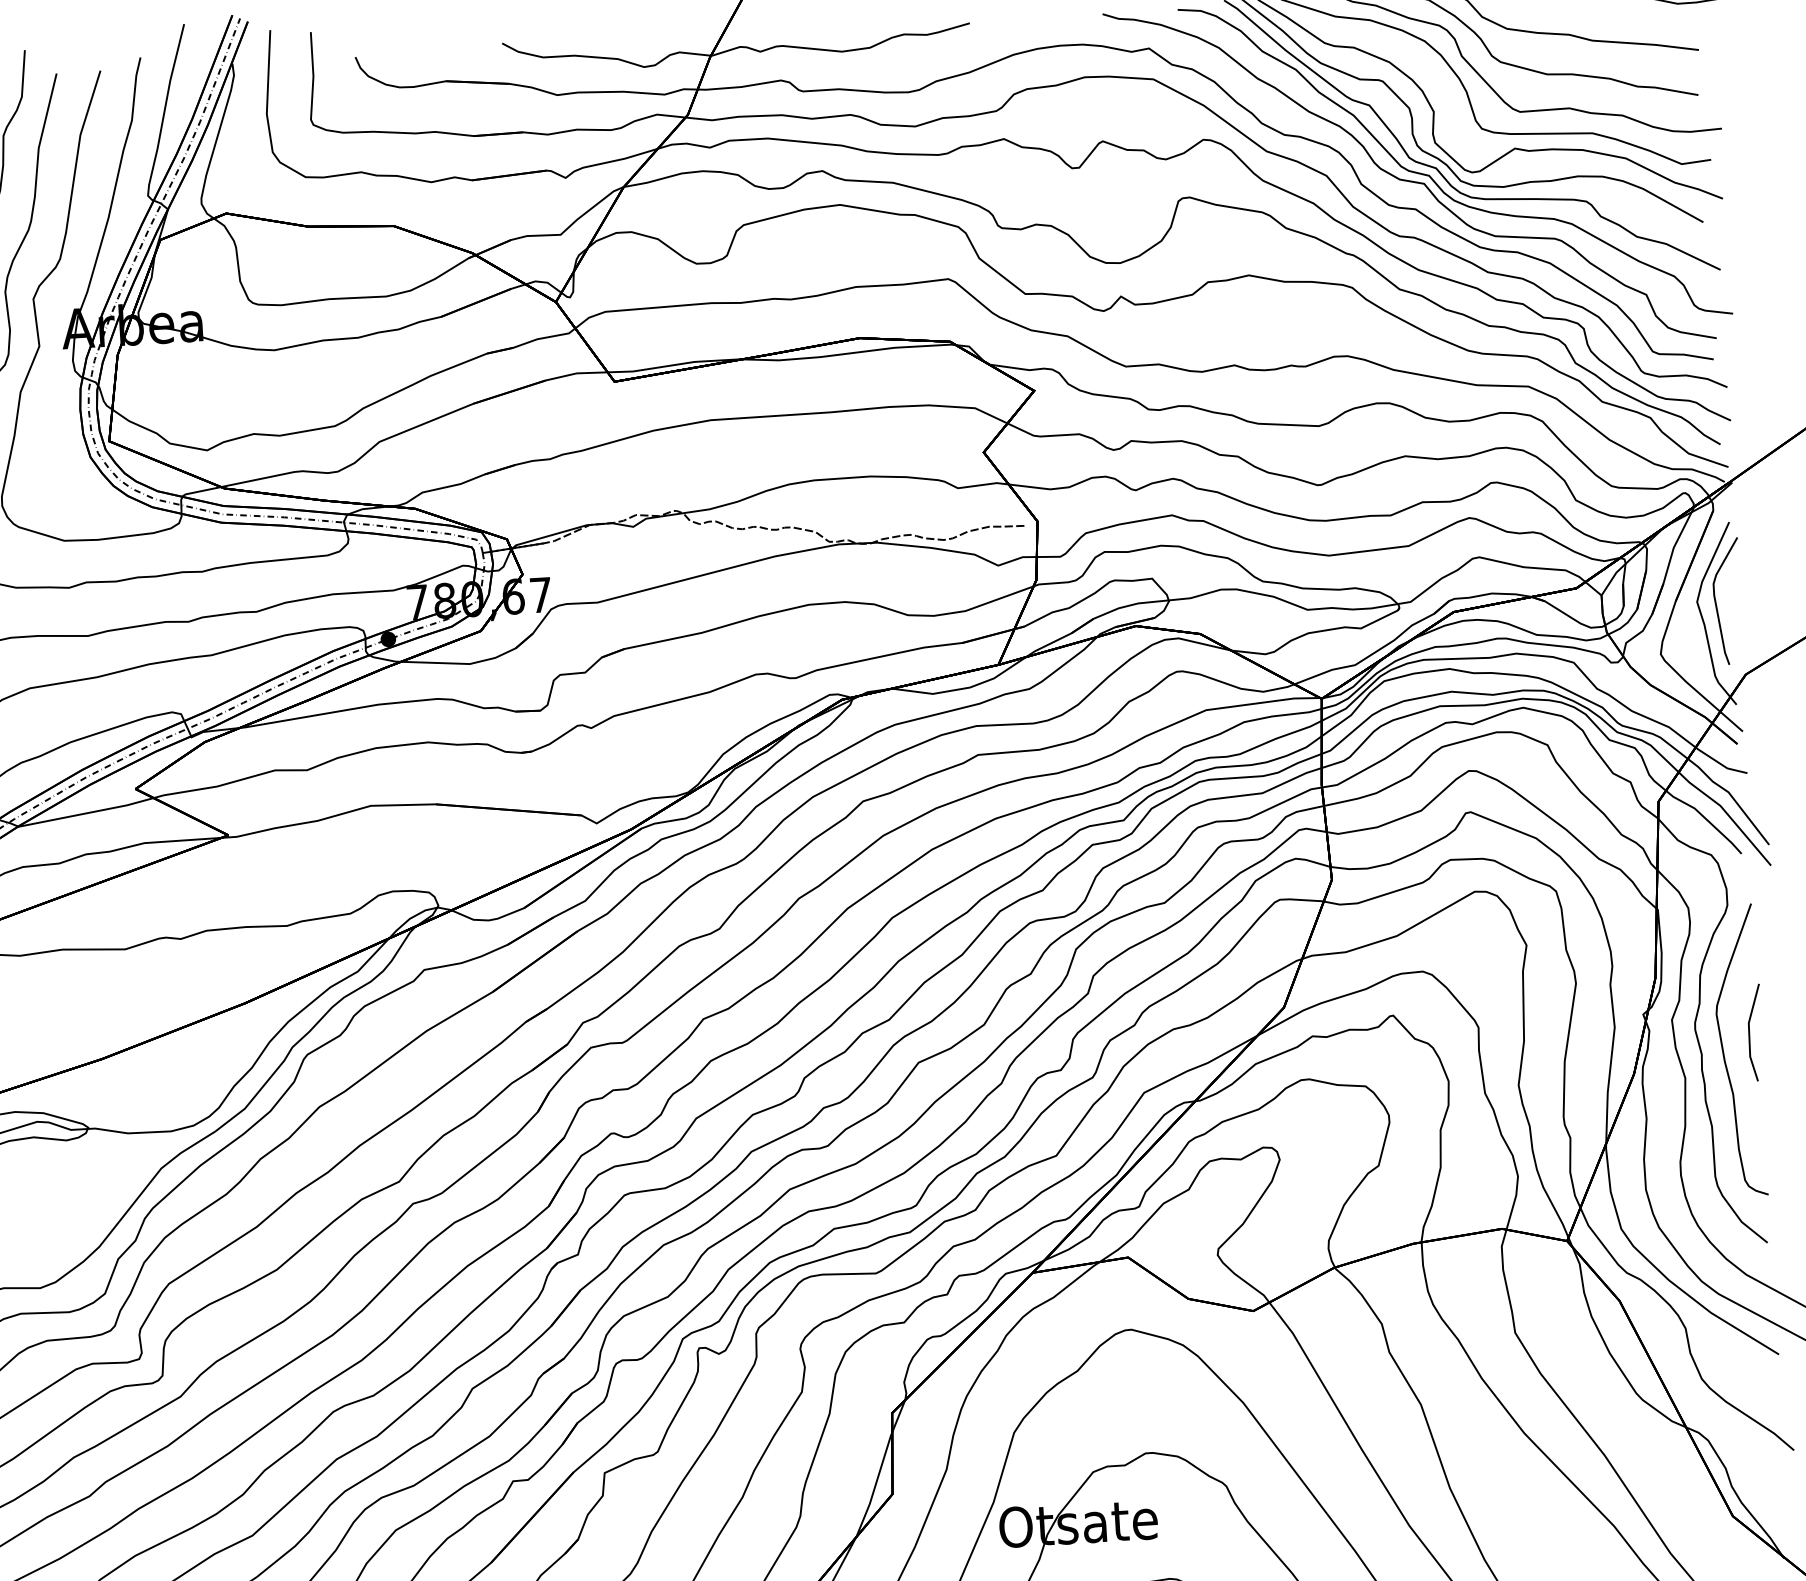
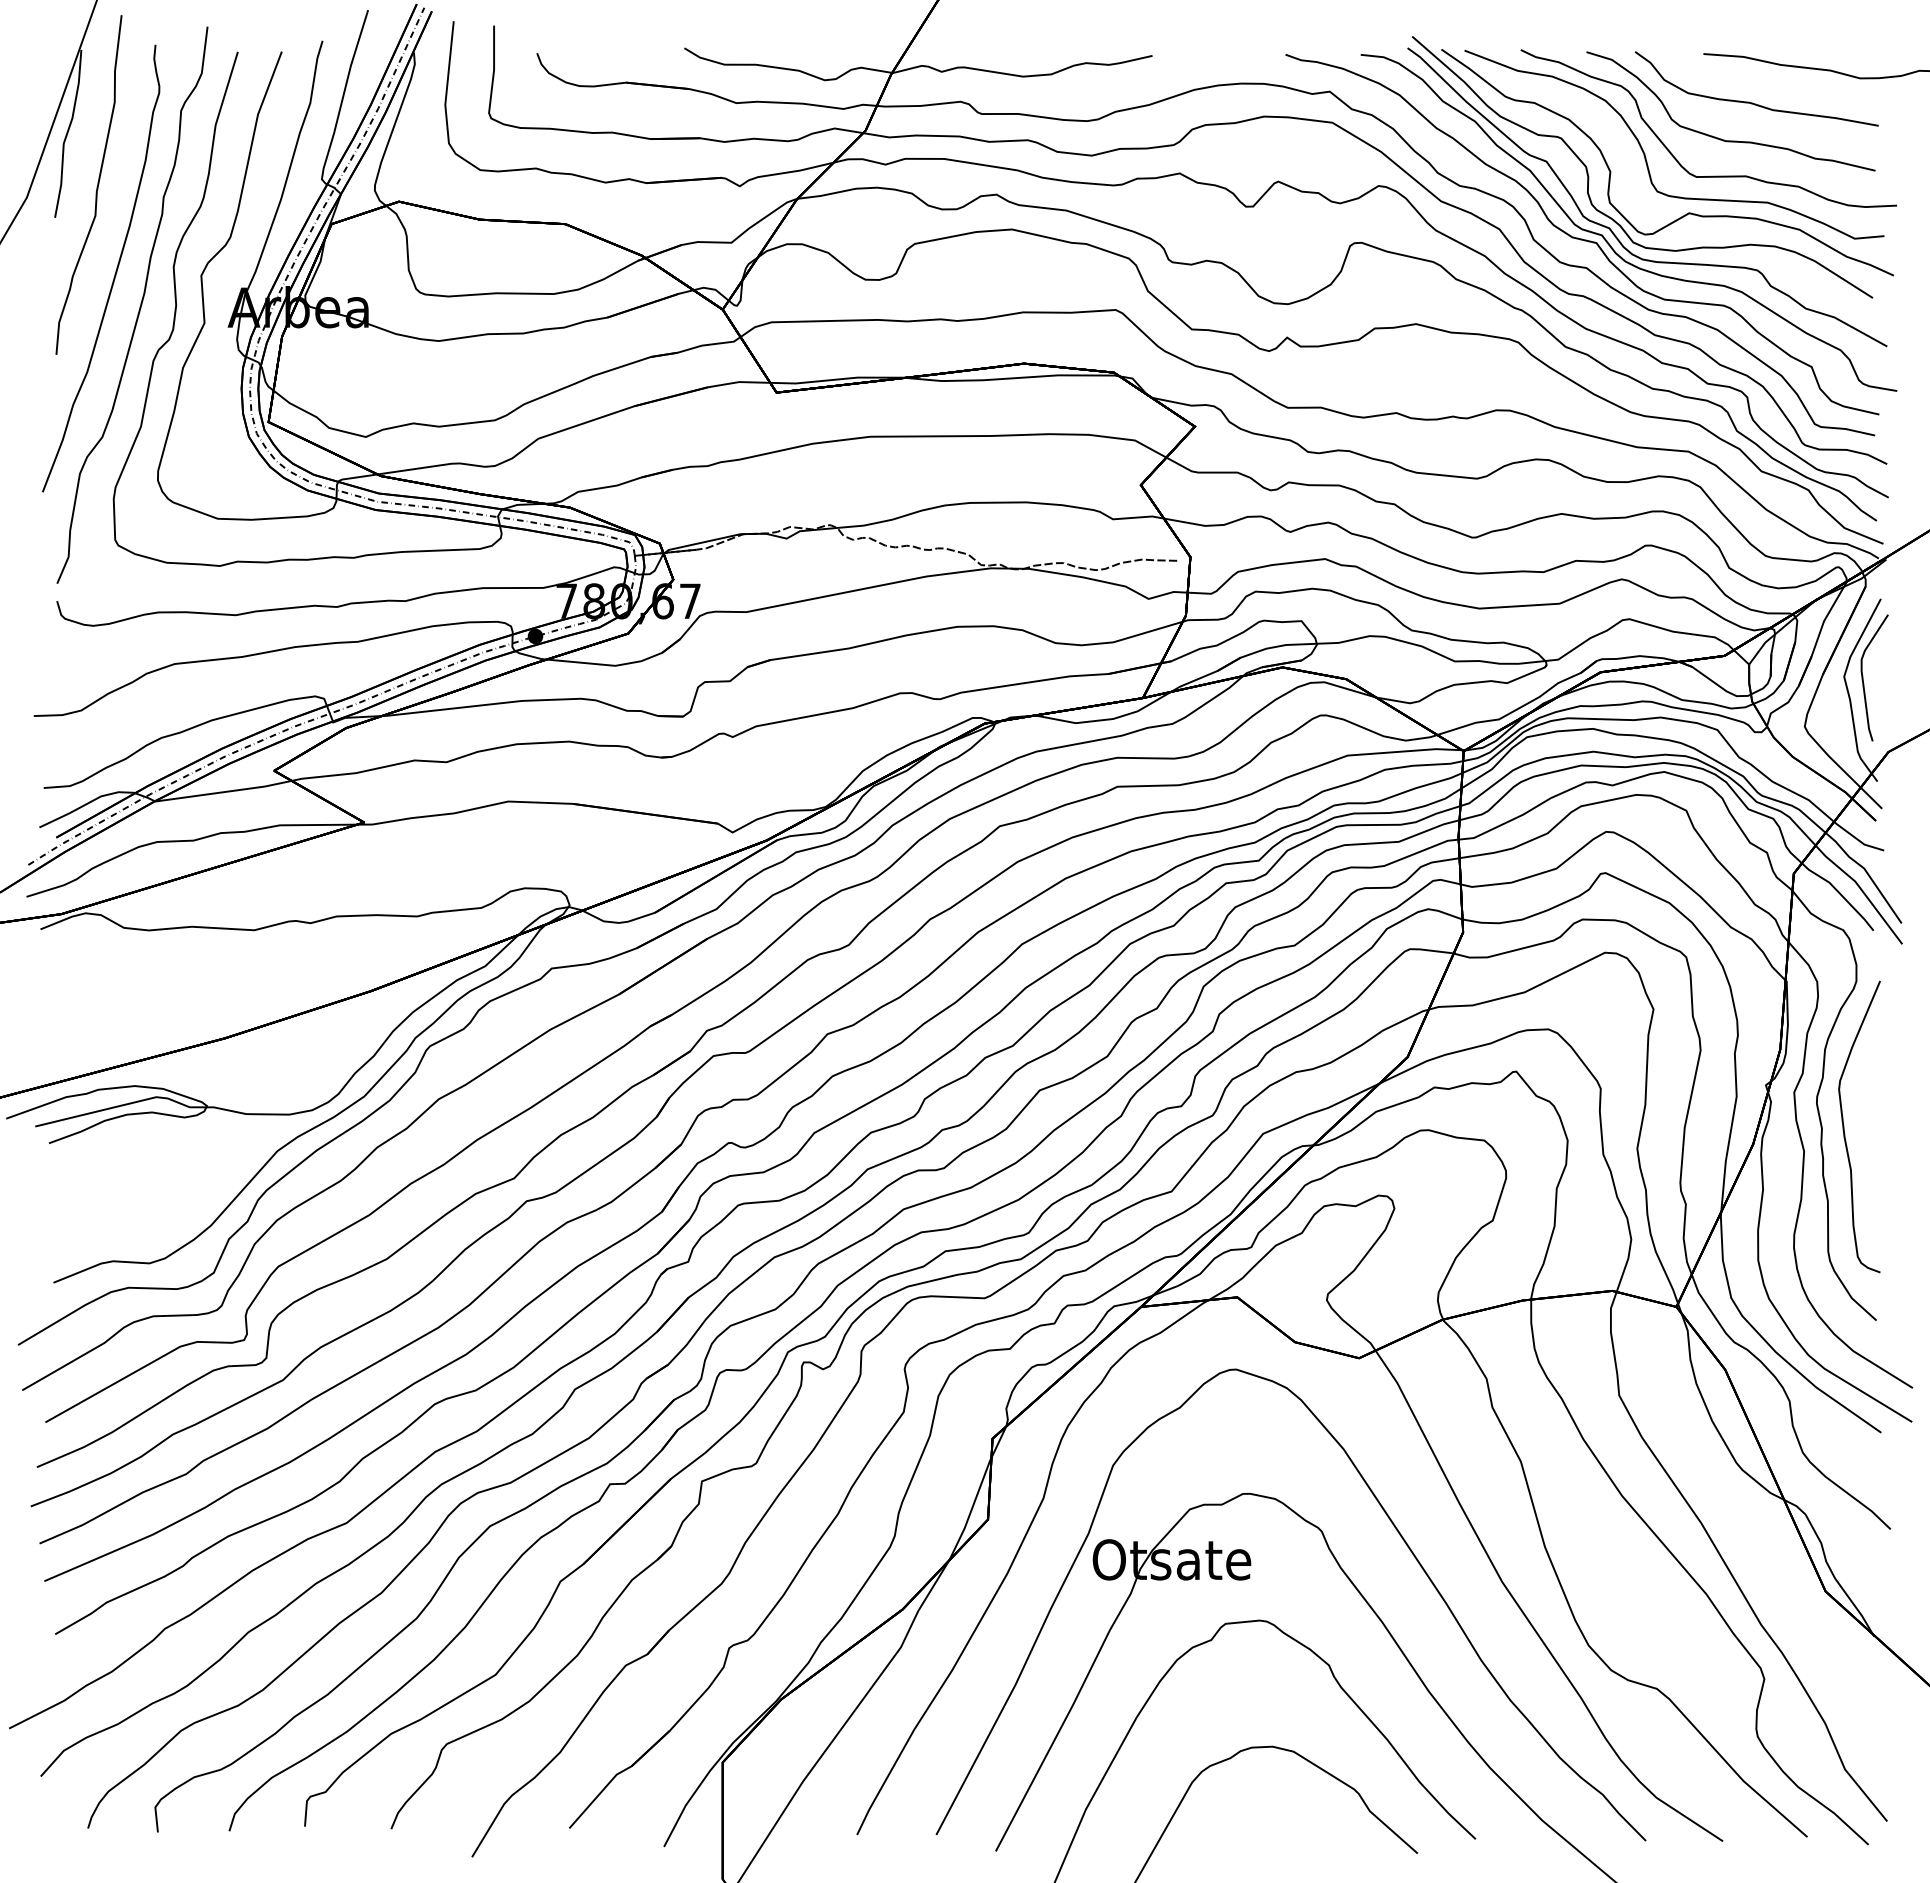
line: (1750, 1032) -> (1871, 1109), removed

